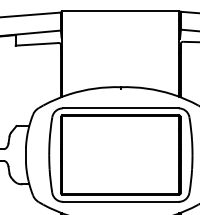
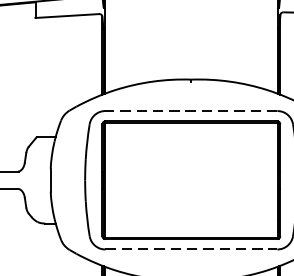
line: (120, 108) -> (190, 111), solid -> dashed
line: (121, 201) -> (192, 249), solid -> dashed

